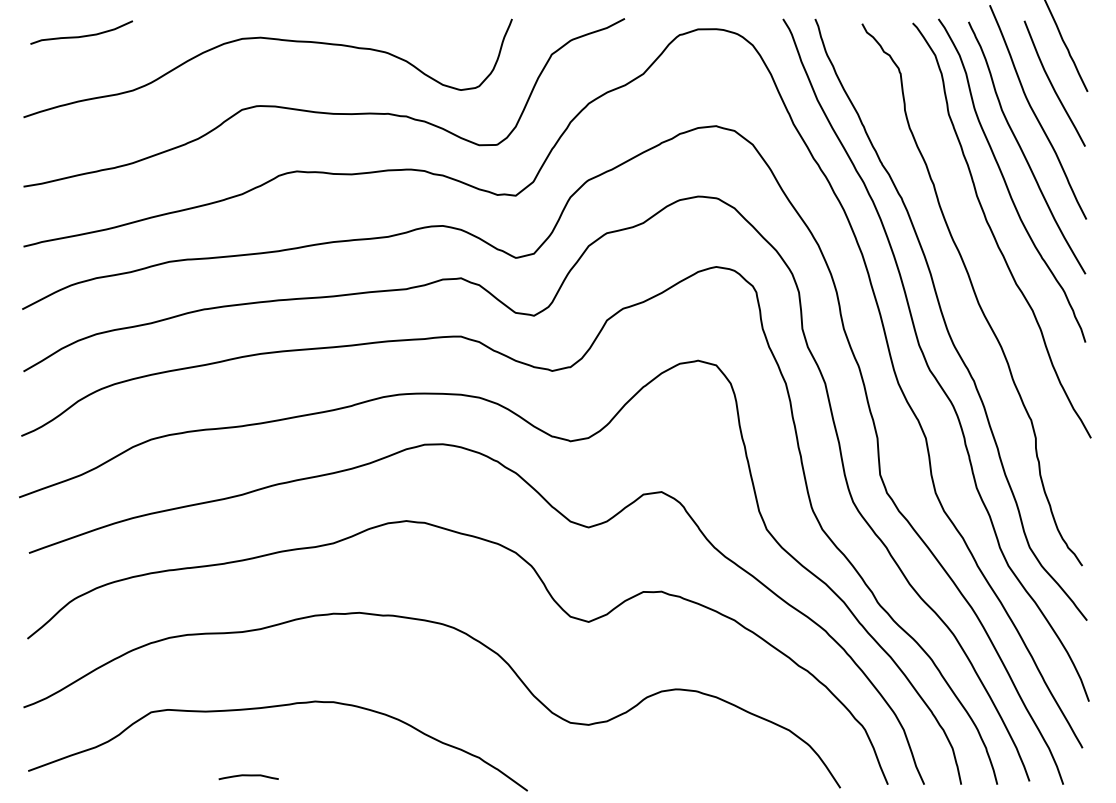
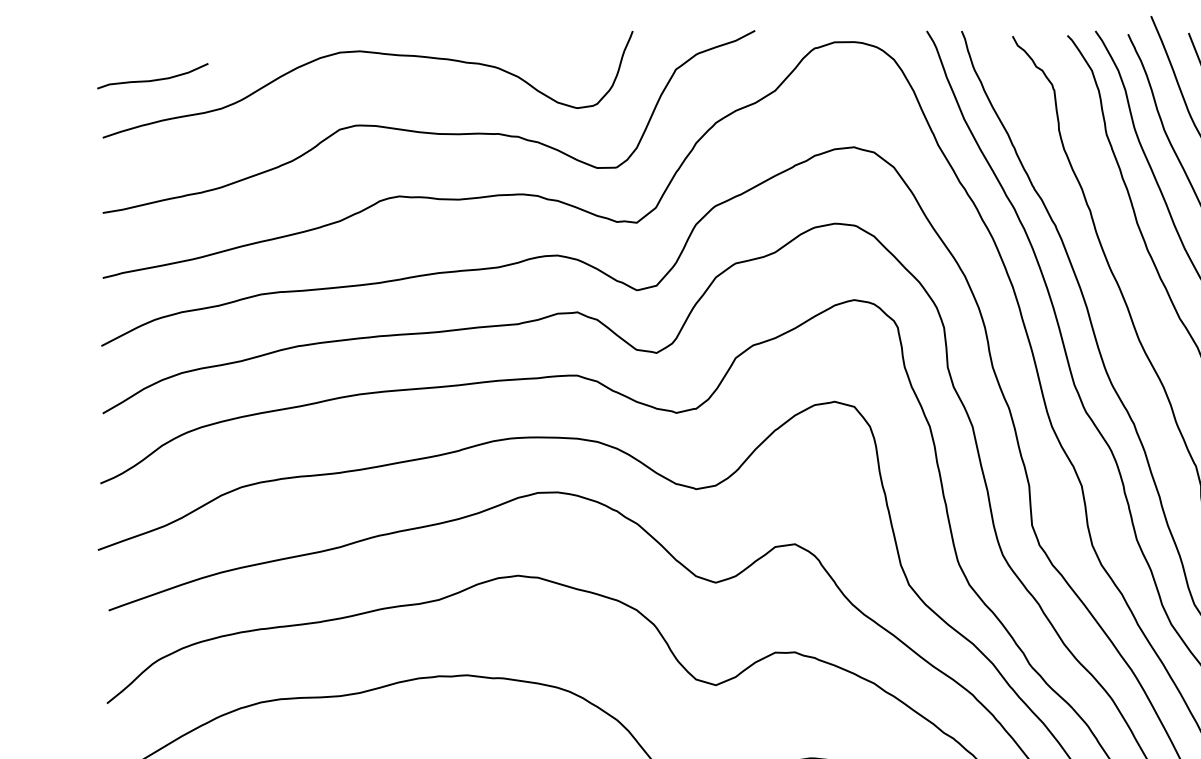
curve: (81, 35) -> (152, 79), moved

